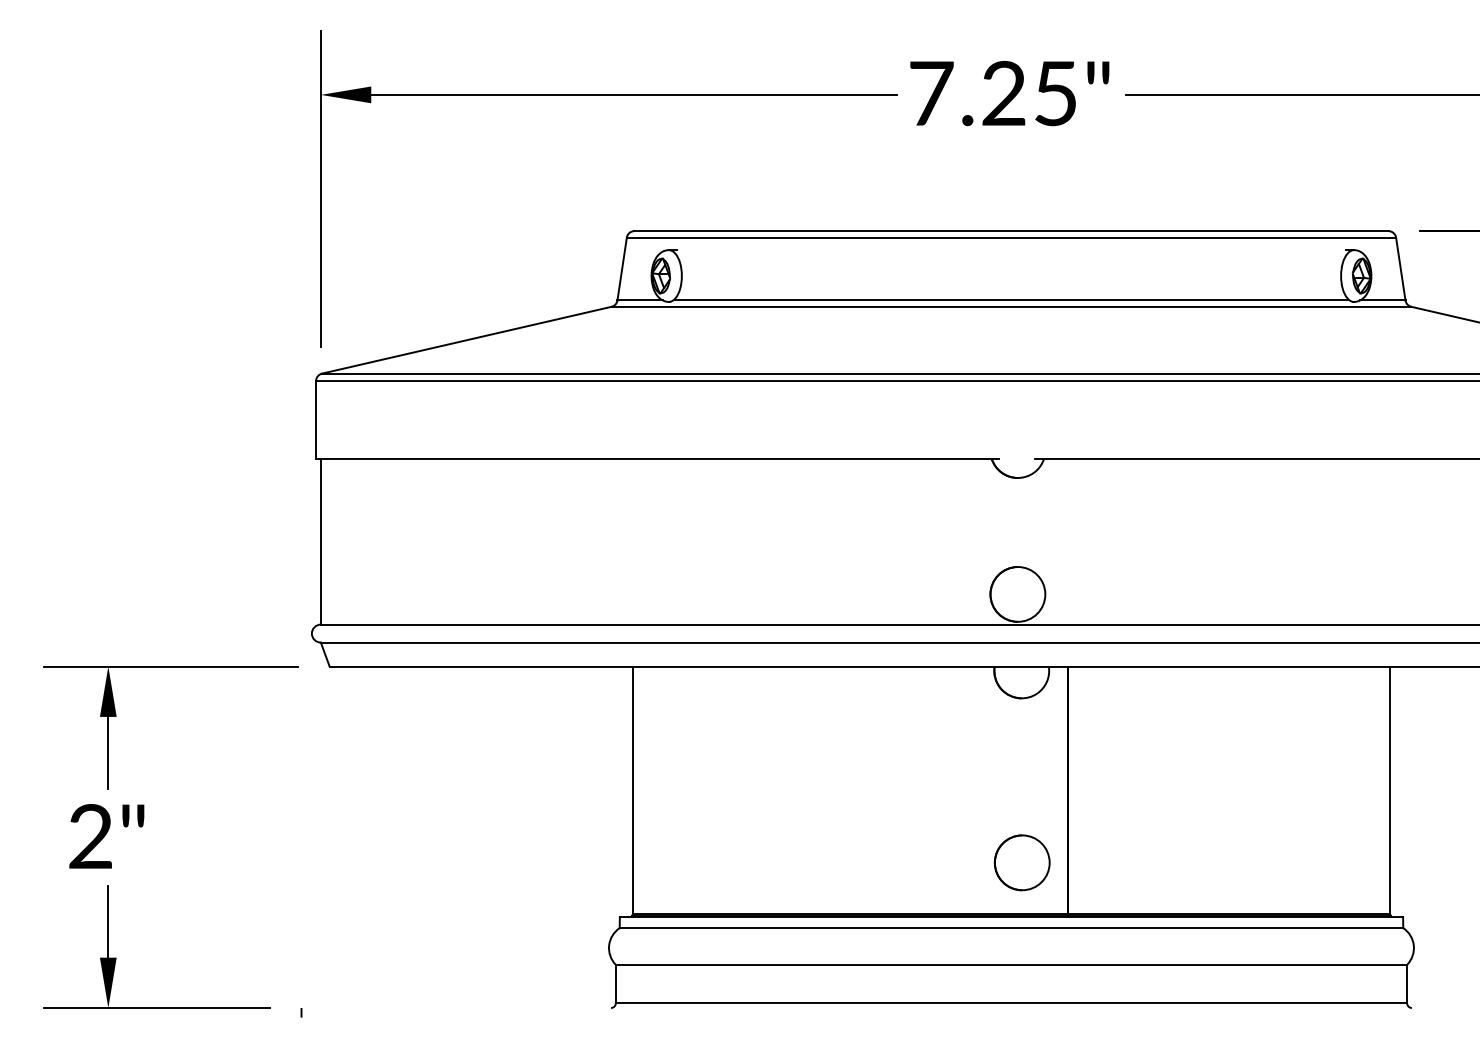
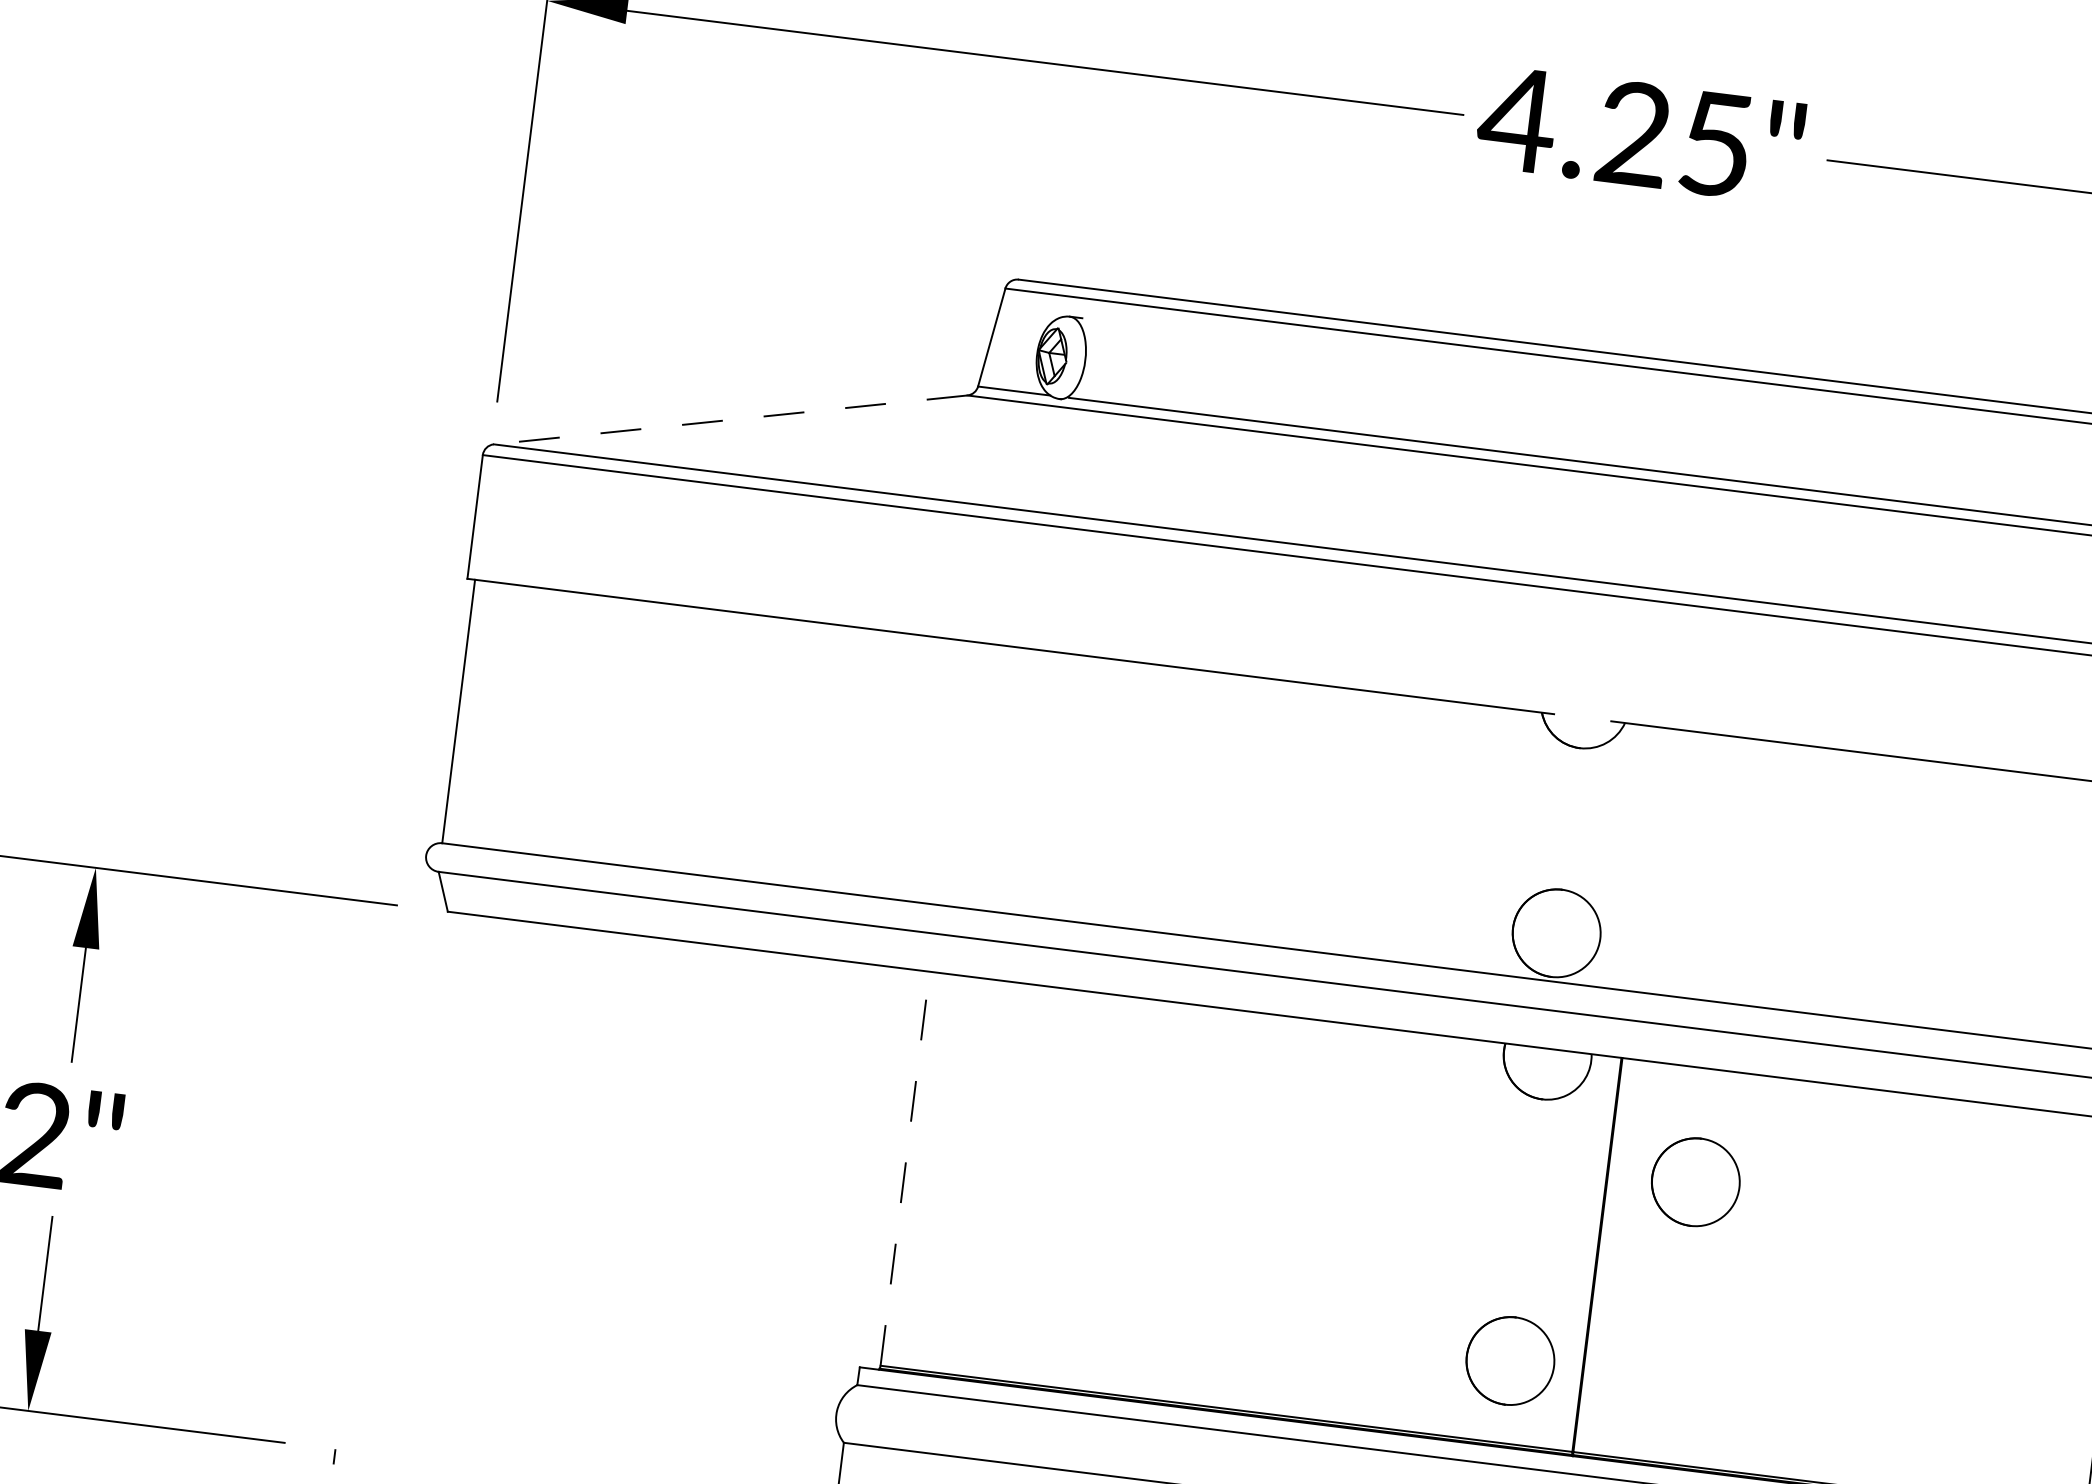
text: (930, 93) -> (1516, 119), 7.25" -> 4.25"
line: (466, 340) -> (730, 420), solid -> dashed
part: (1122, 737) -> (1694, 1181), added
line: (632, 790) -> (904, 1168), solid -> dashed

